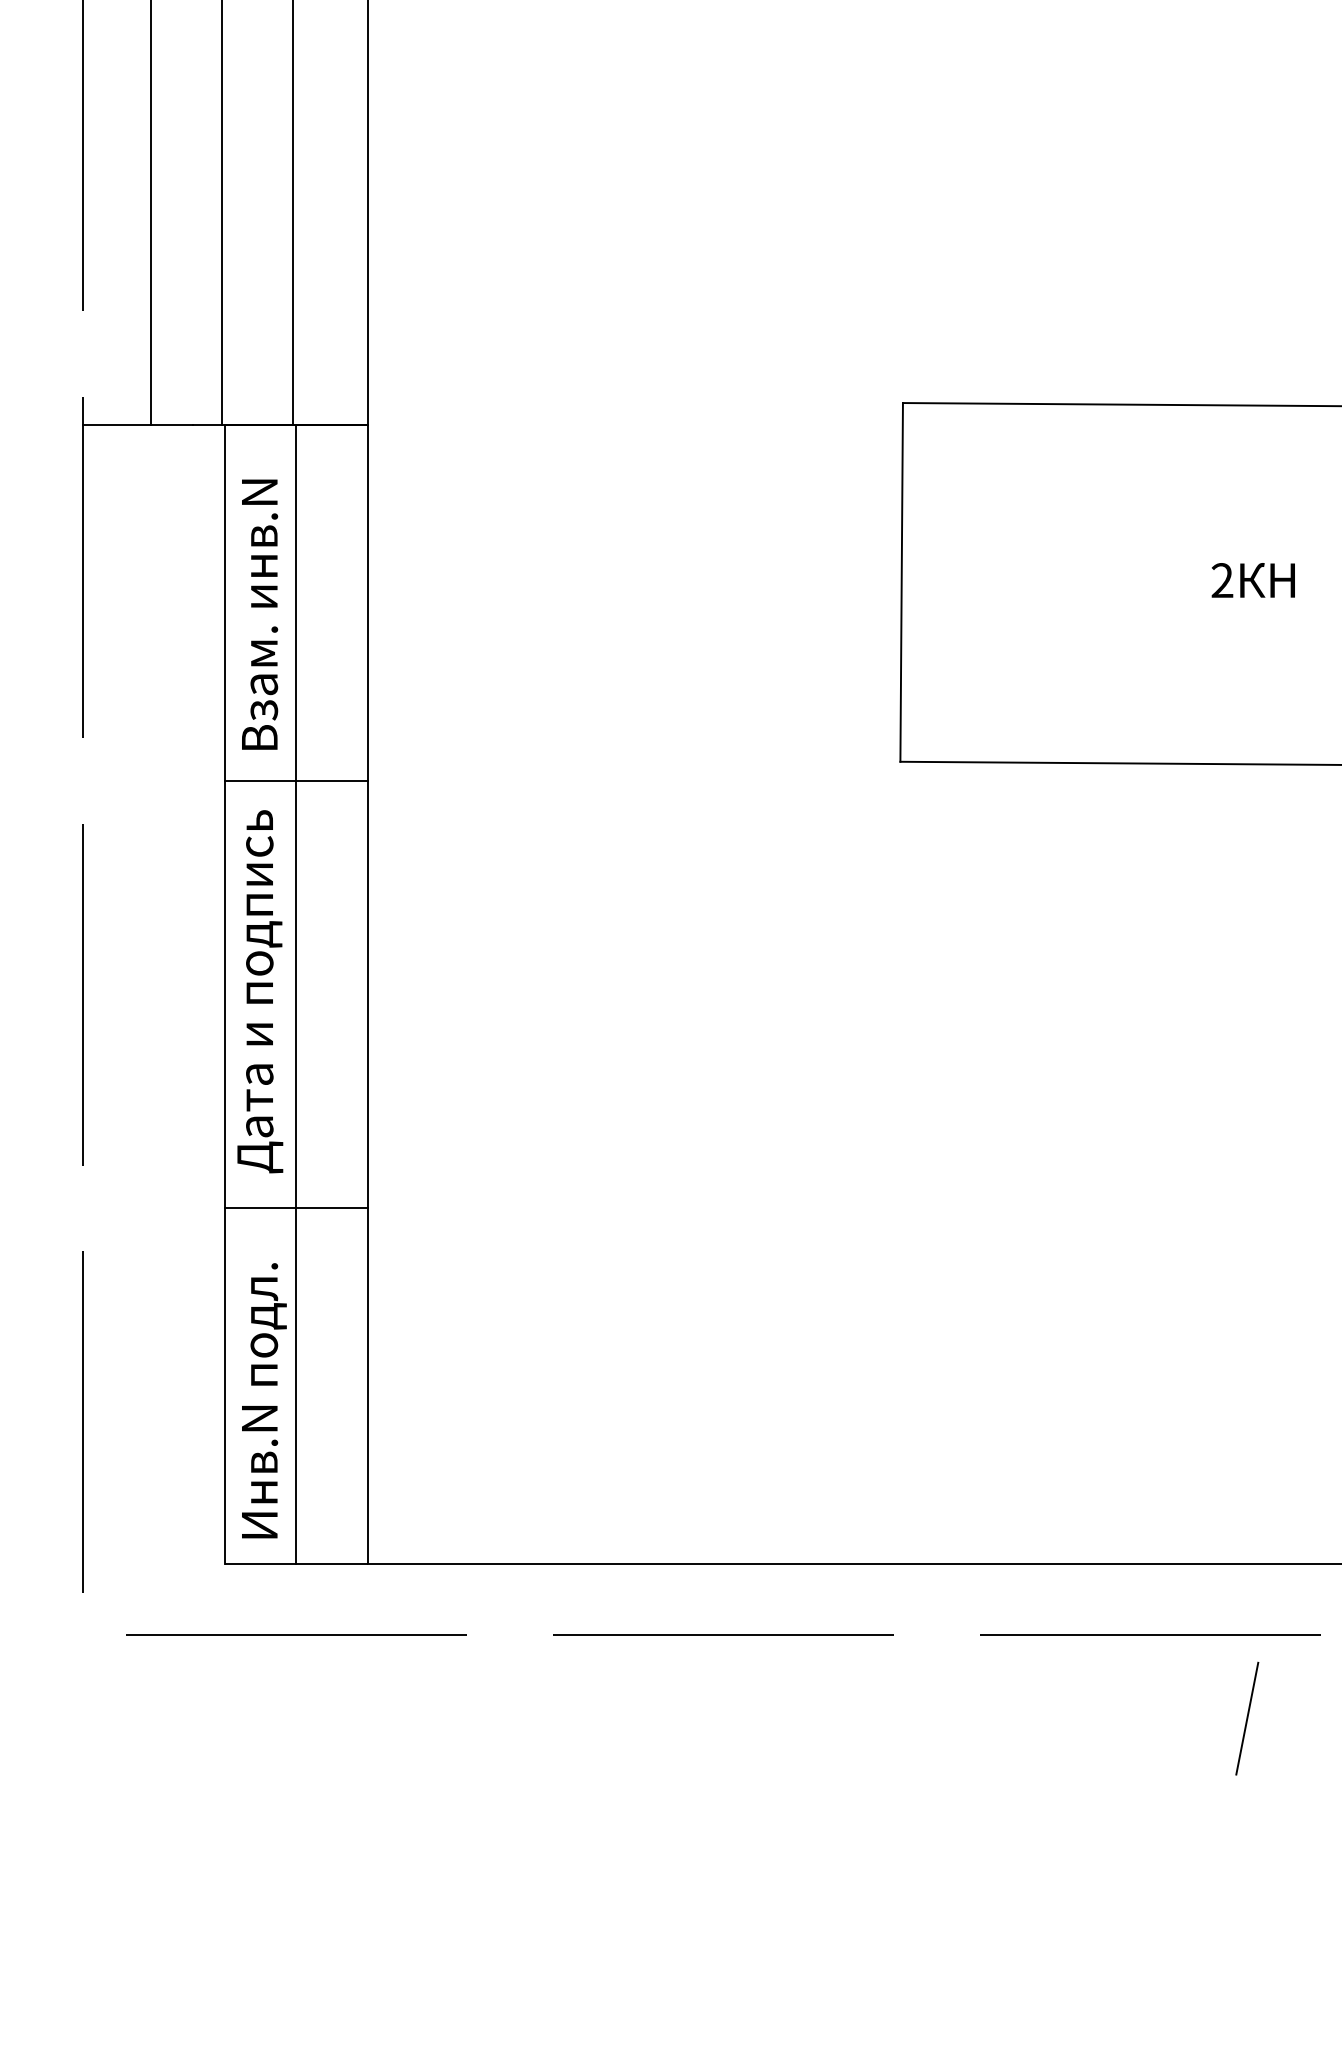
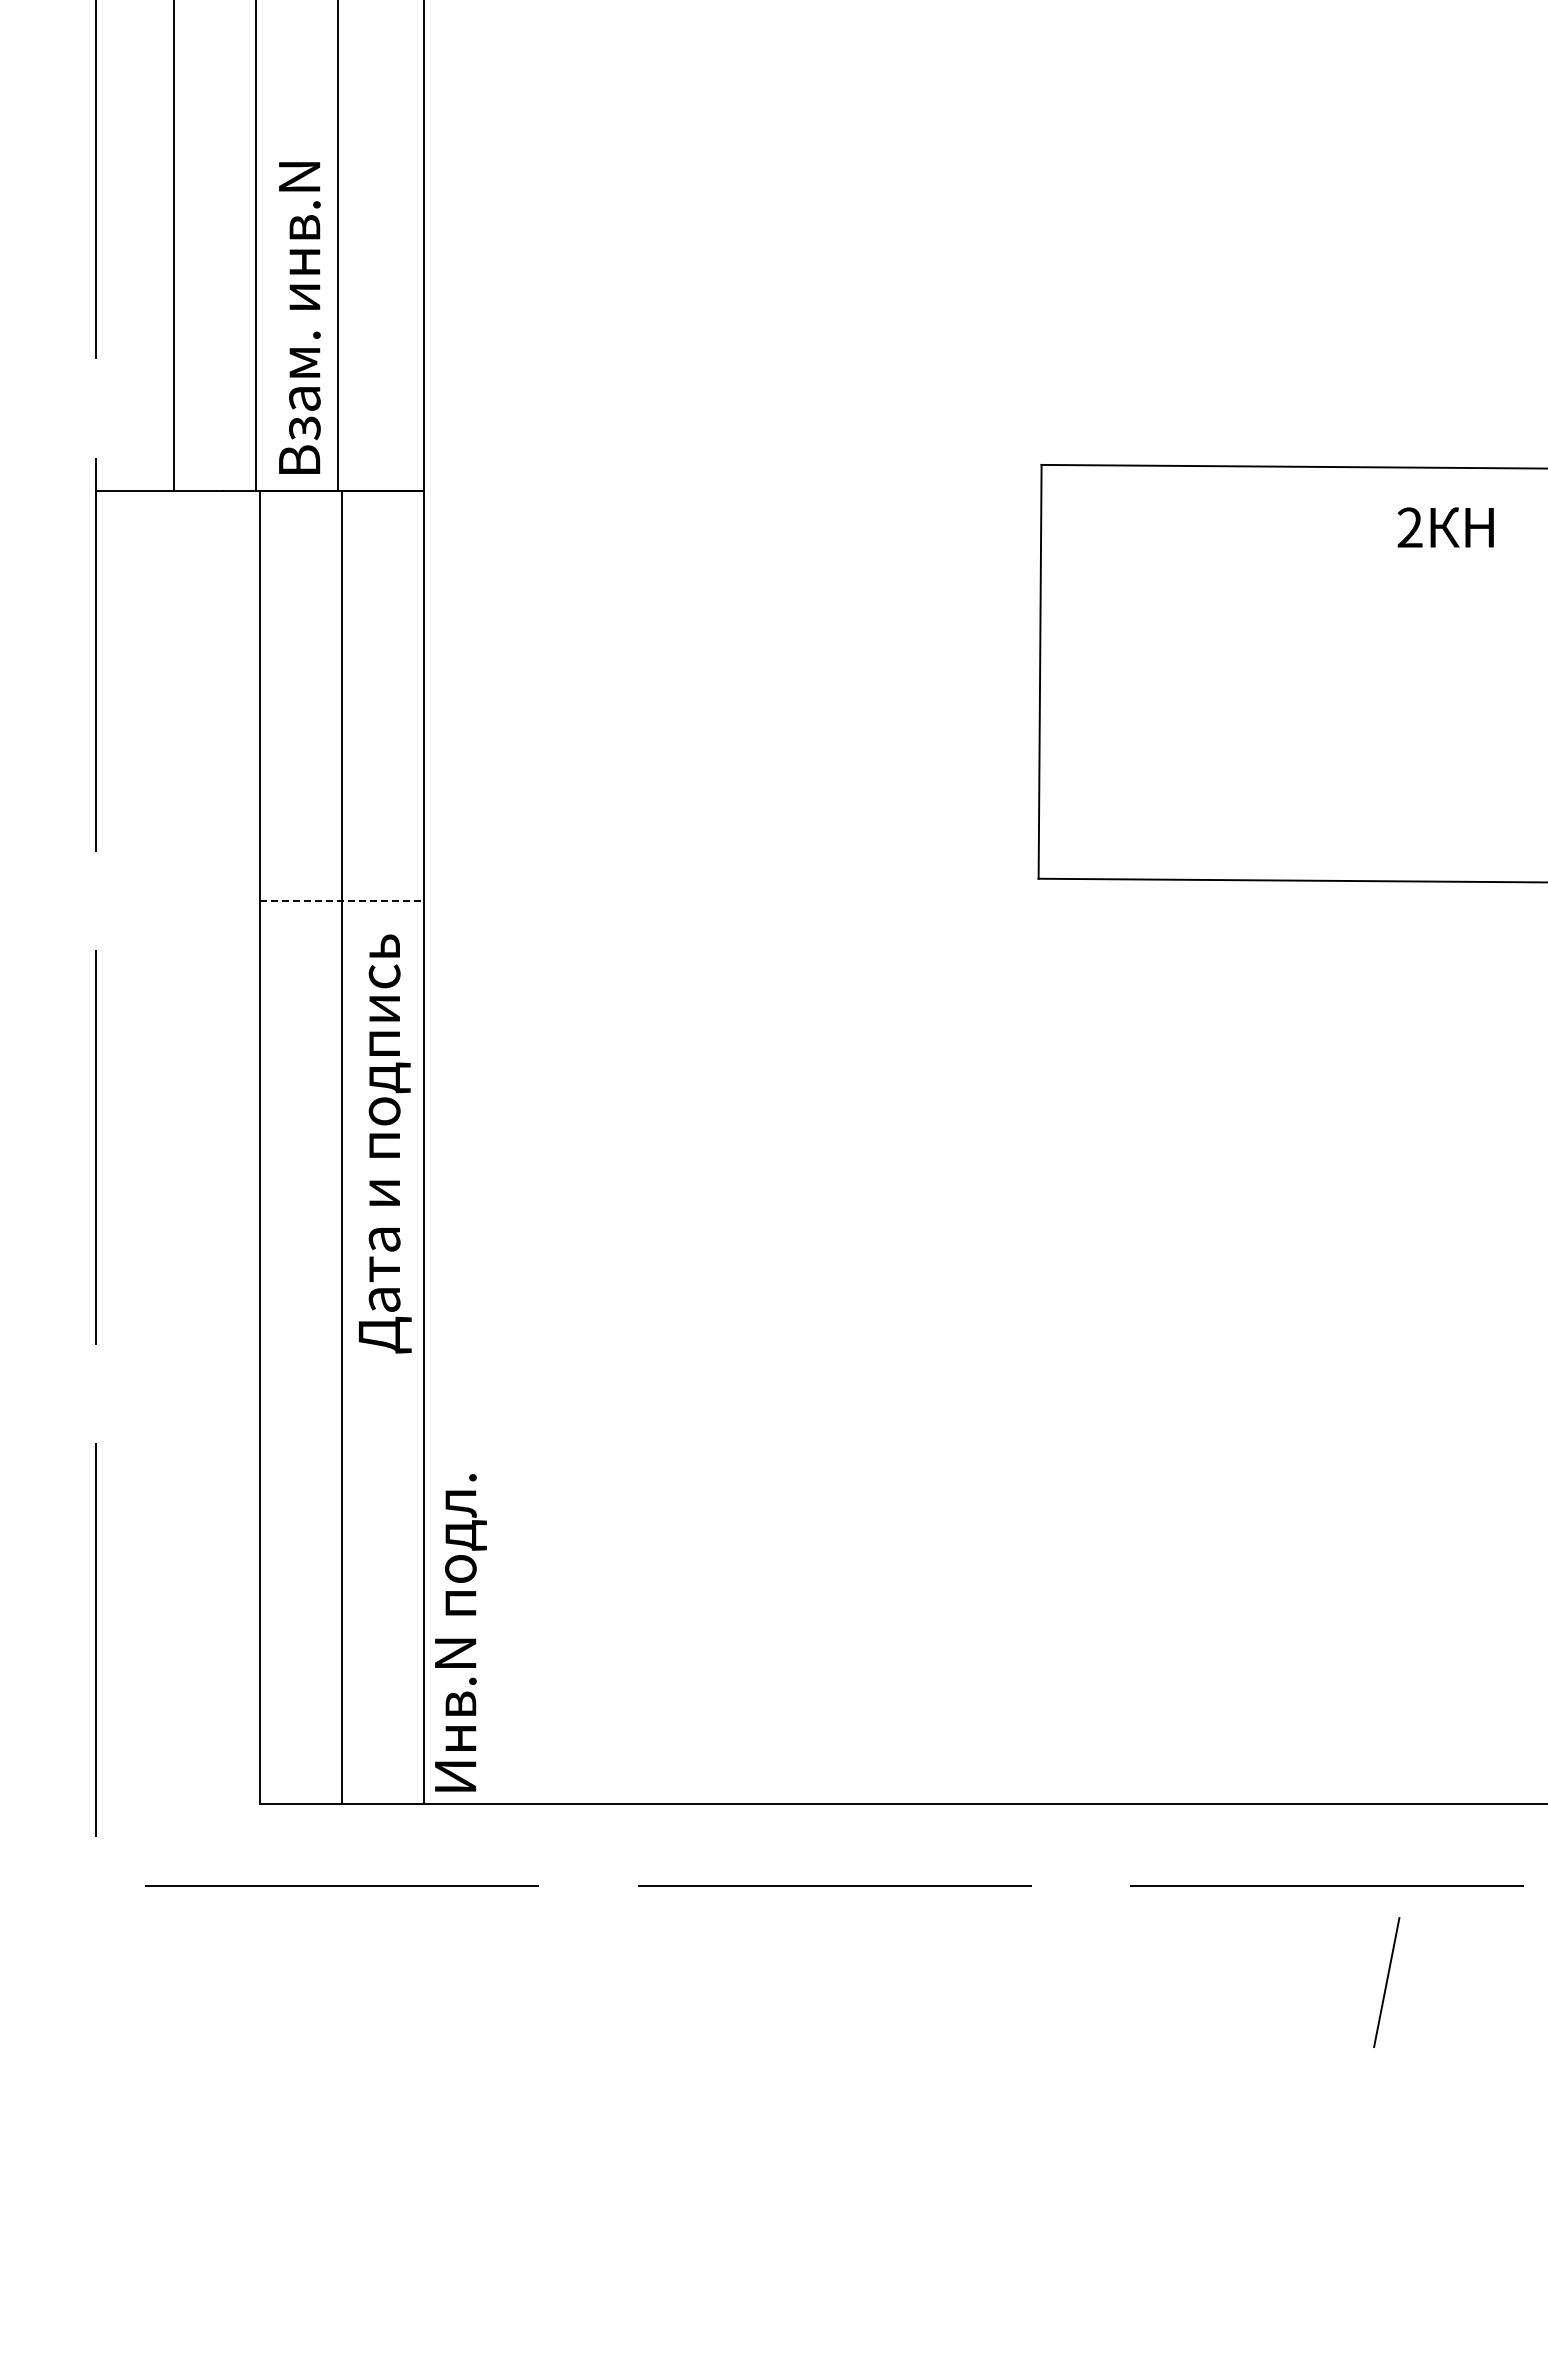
text: (1253, 580) -> (1445, 527), moved
text: (259, 614) -> (299, 317), moved
line: (296, 781) -> (342, 901), solid -> dashed
text: (260, 991) -> (385, 1143), moved
line: (296, 1208) -> (341, 1393), removed
text: (263, 1400) -> (460, 1632), moved
line: (1247, 1718) -> (1386, 1982), moved

